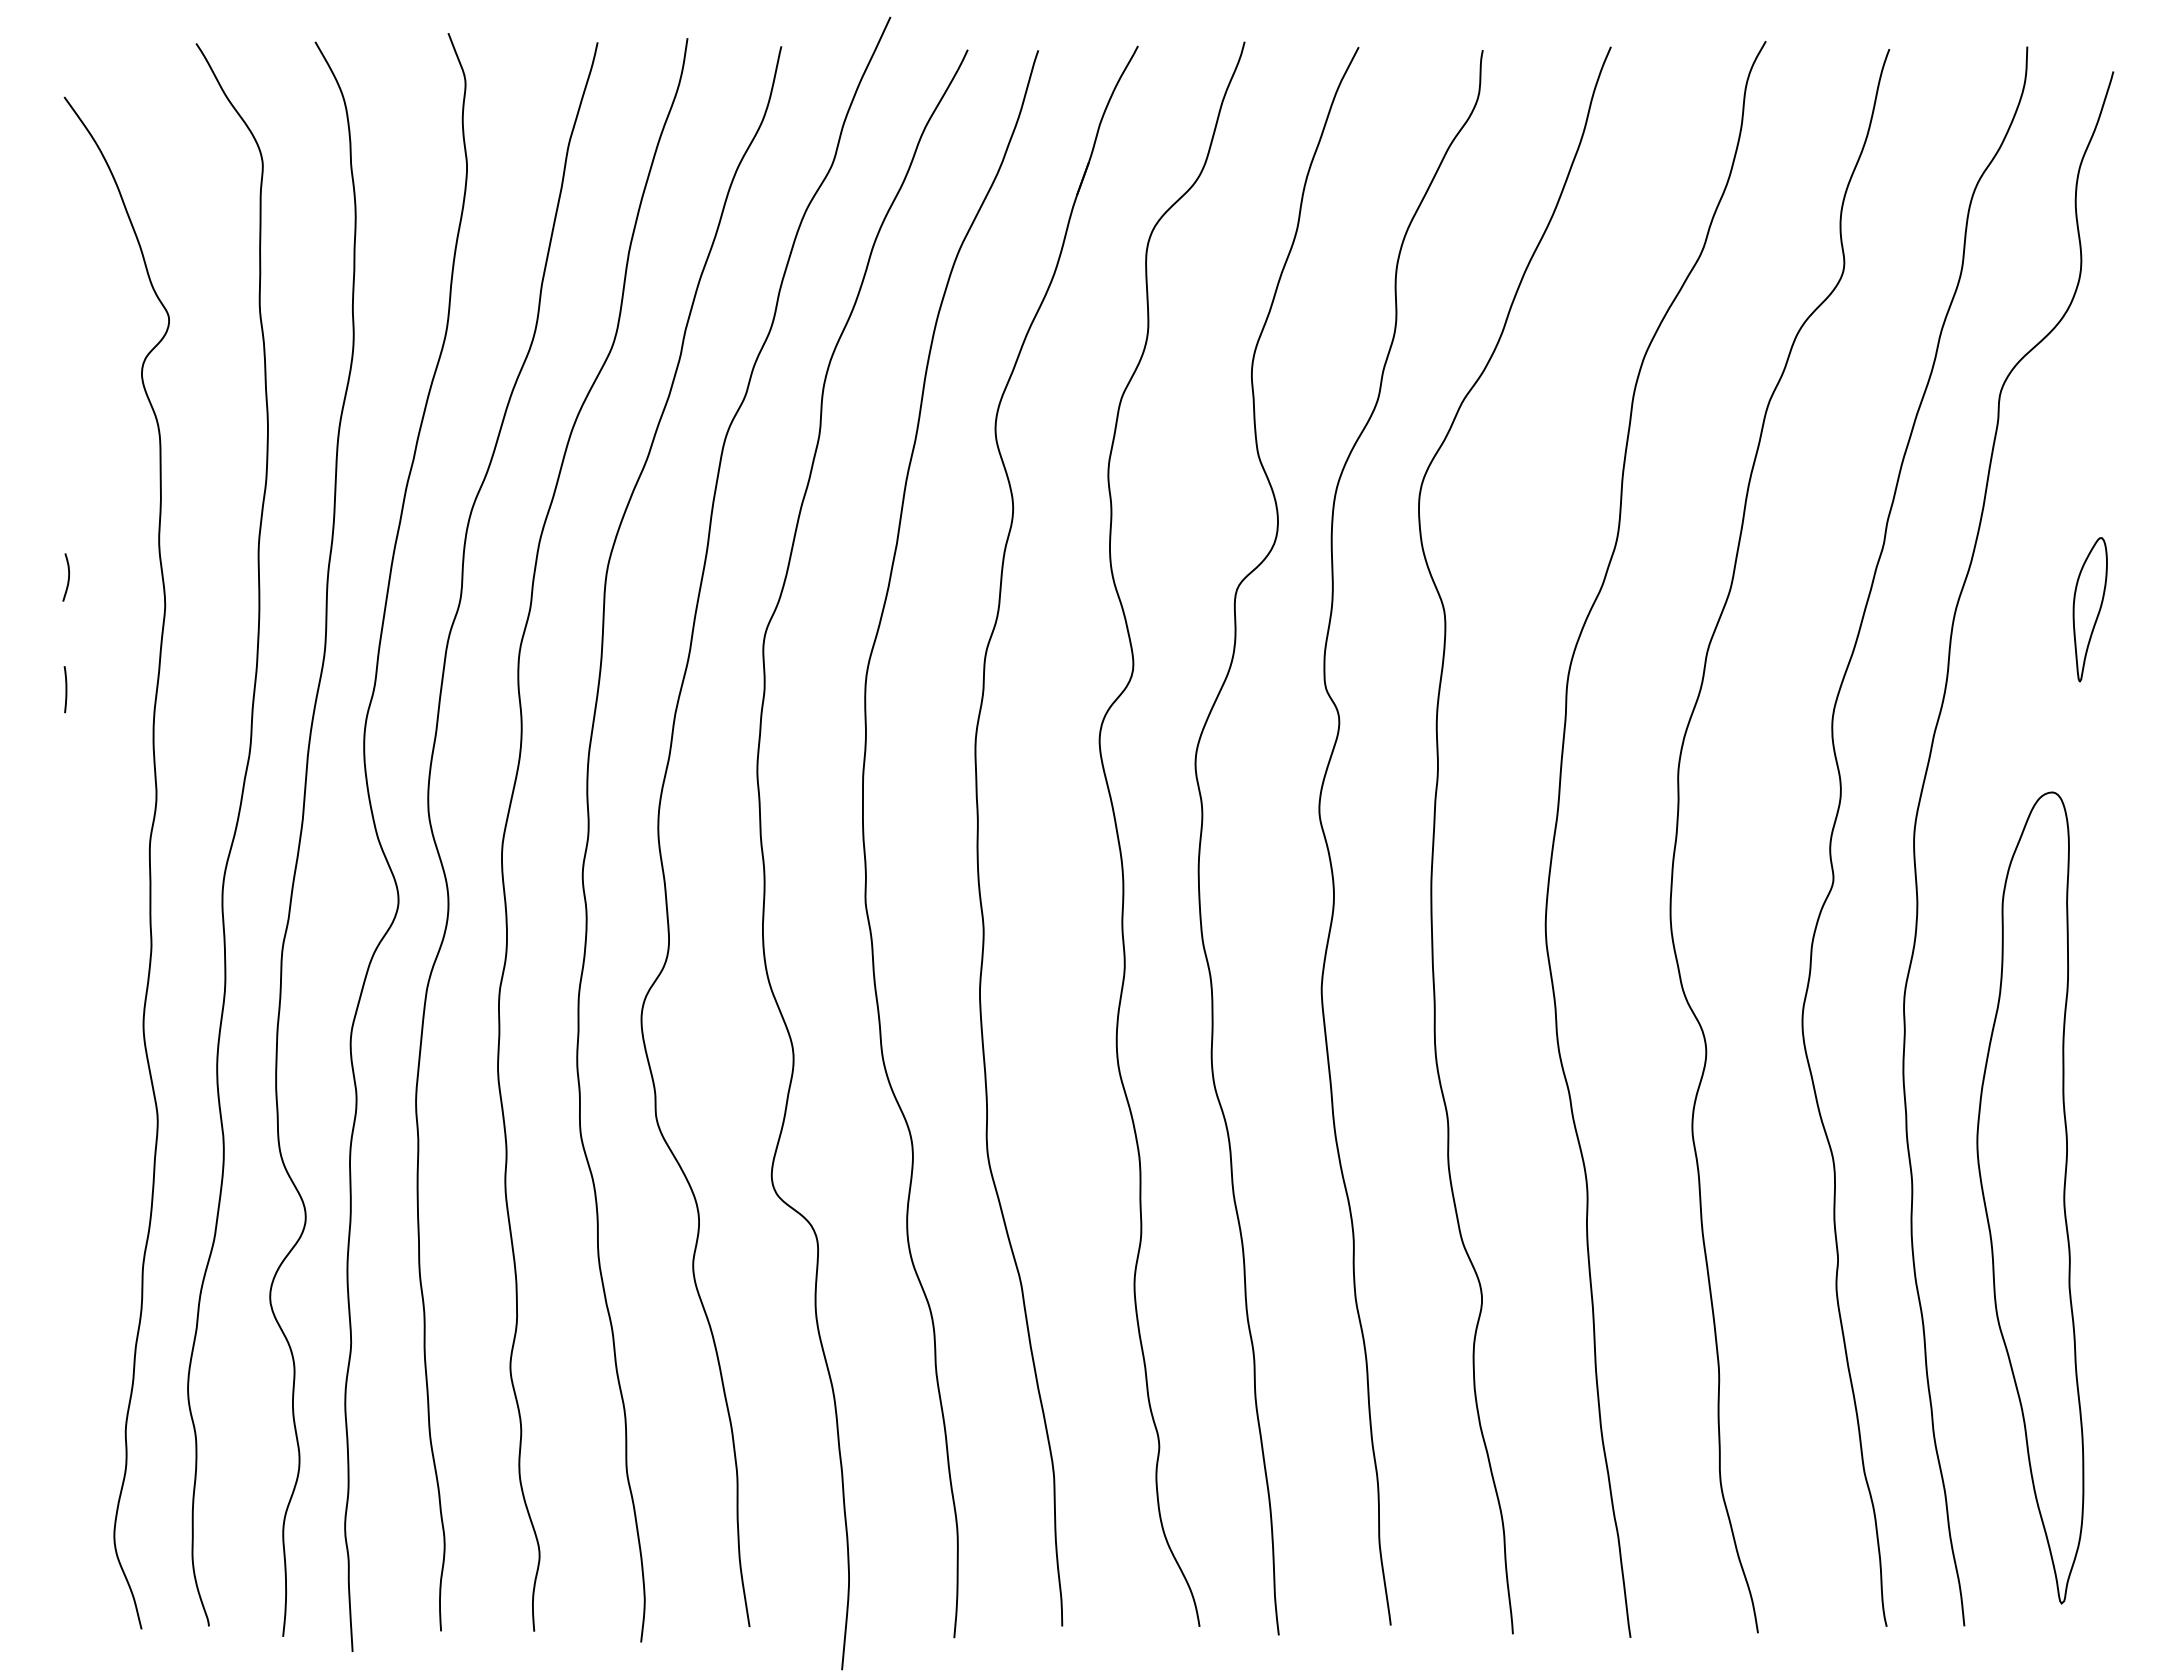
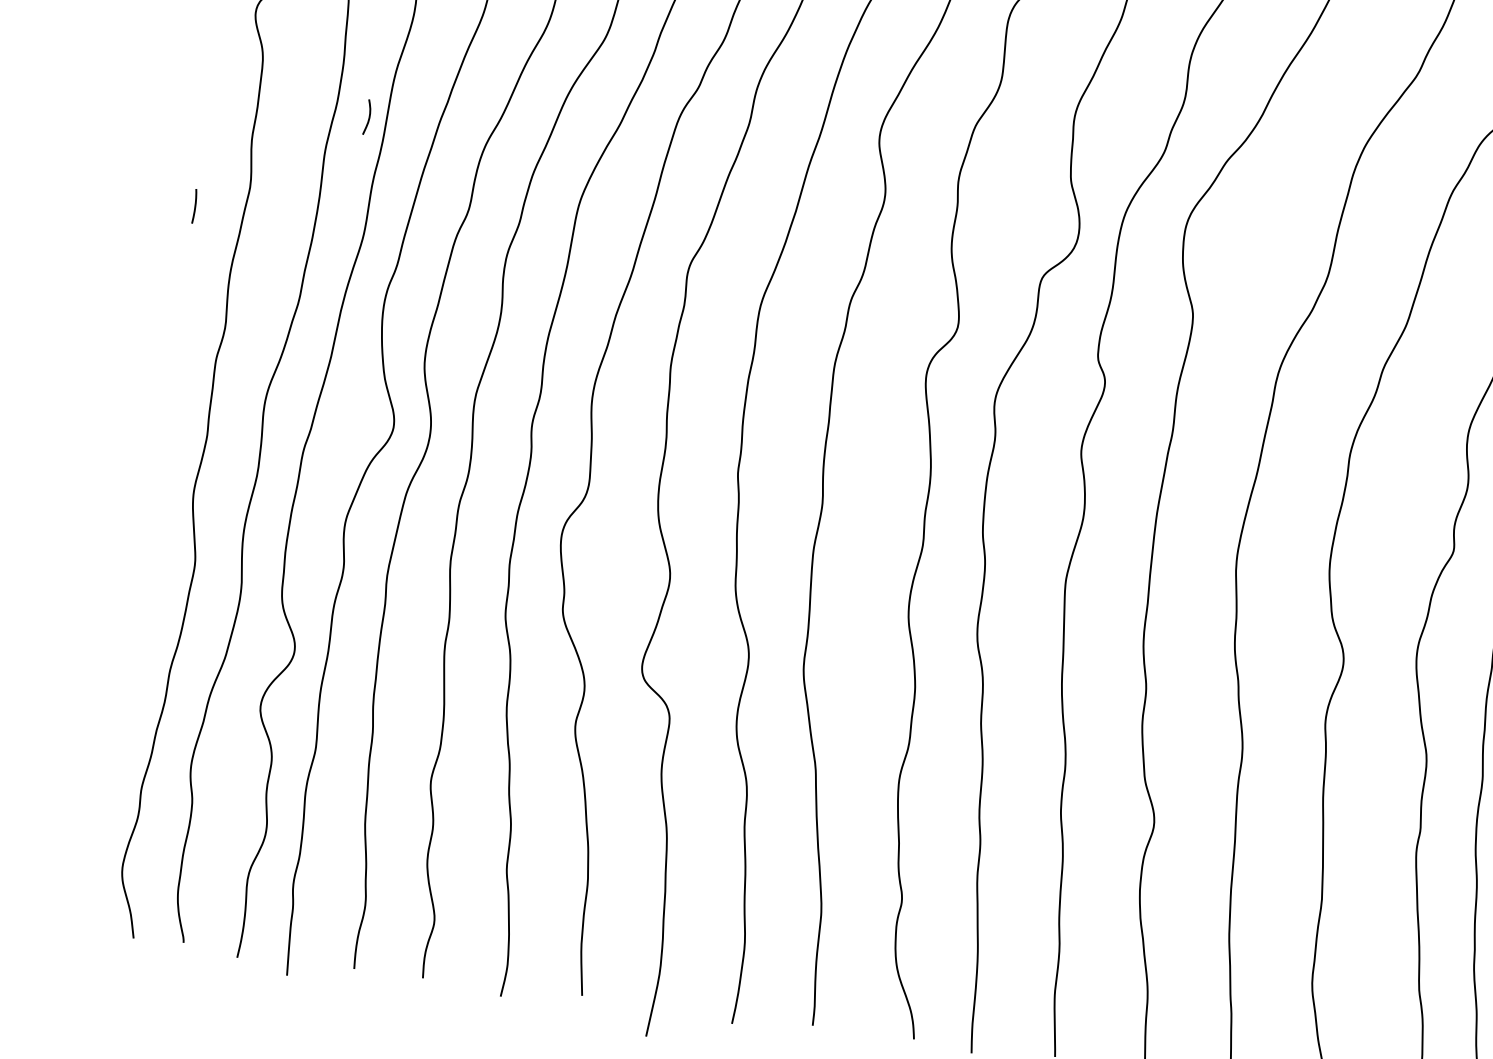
curve: (68, 577) -> (369, 117), moved
curve: (65, 689) -> (194, 206), moved

